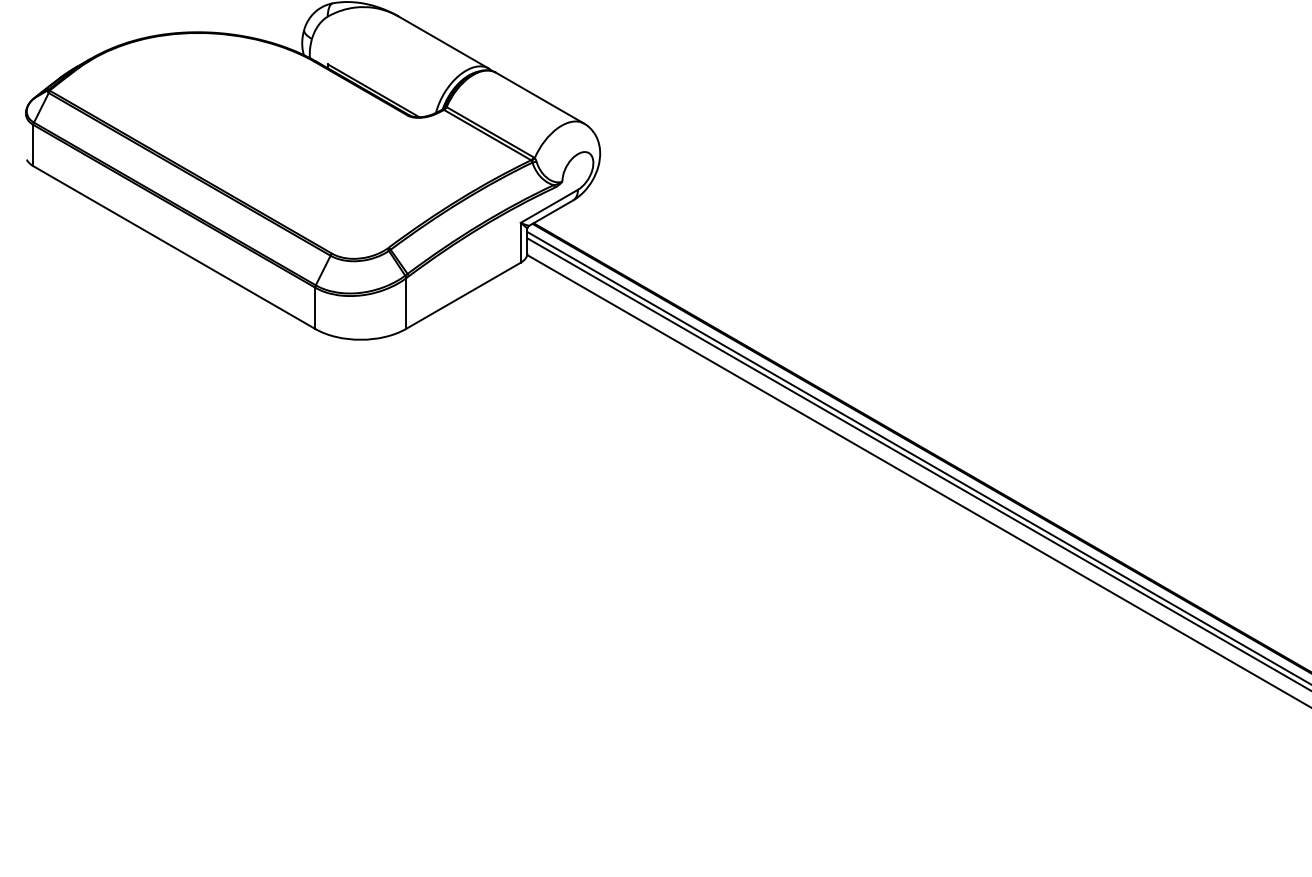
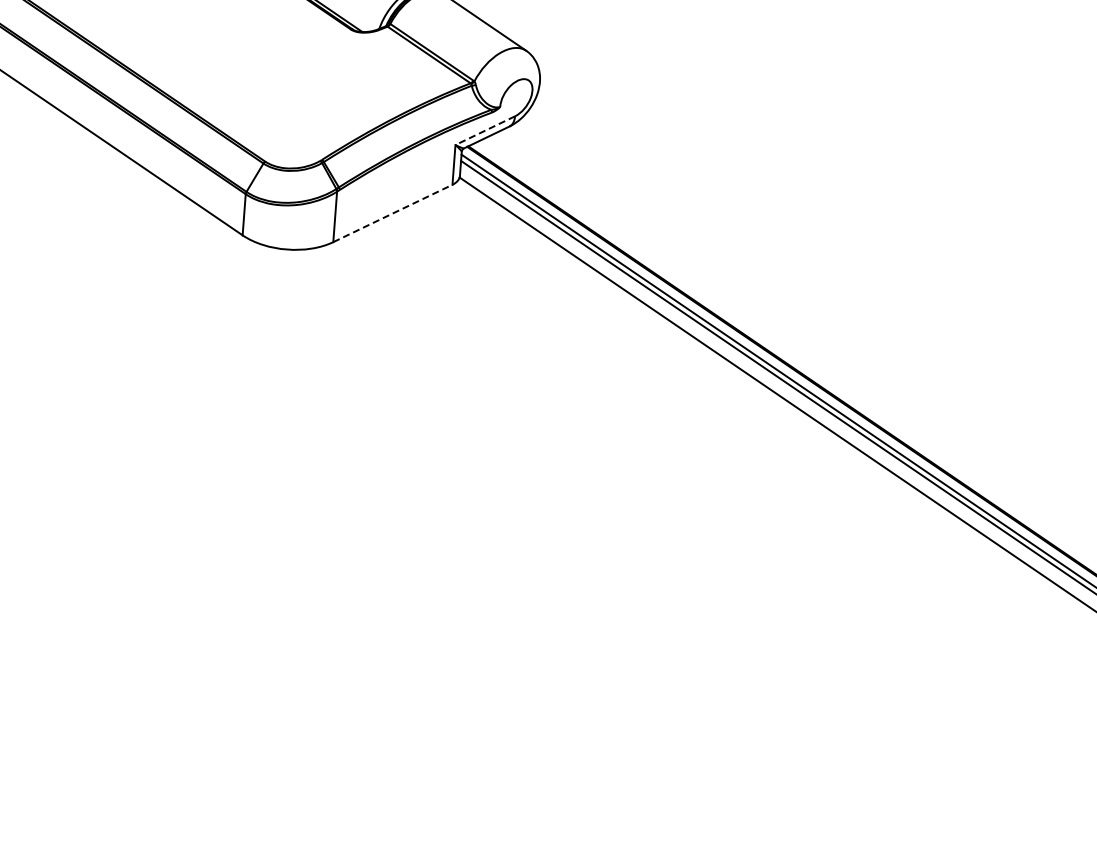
line: (548, 206) -> (484, 130), solid -> dashed
line: (463, 295) -> (393, 213), solid -> dashed

